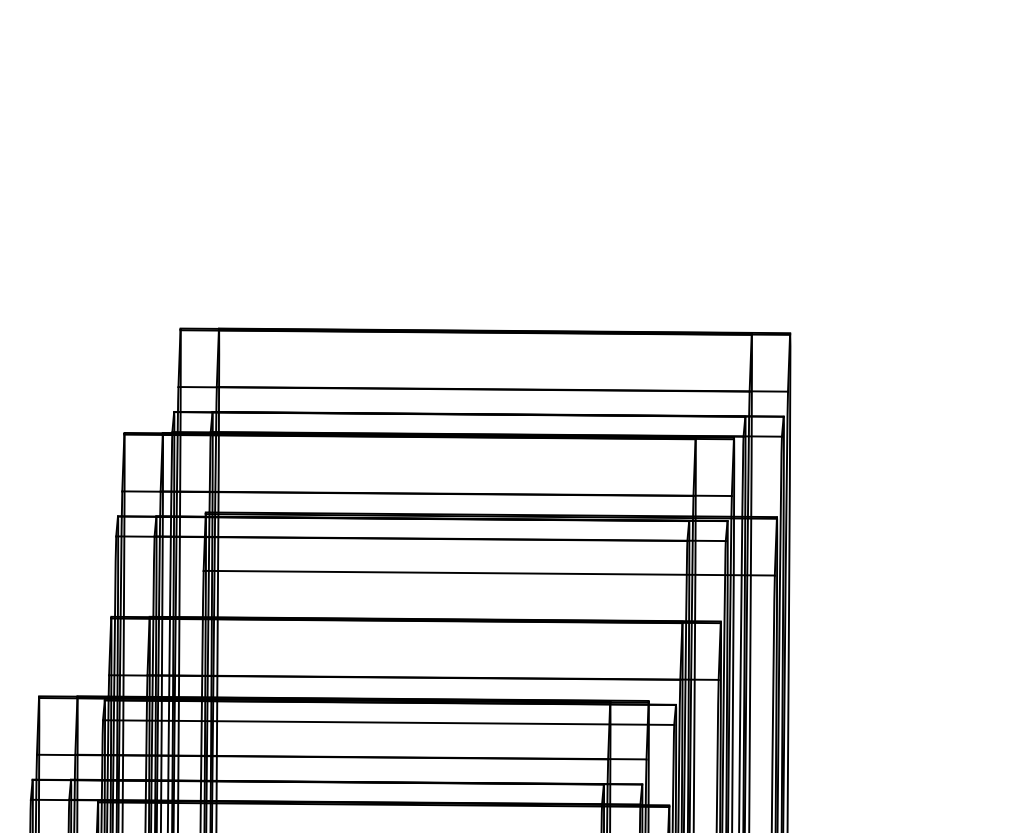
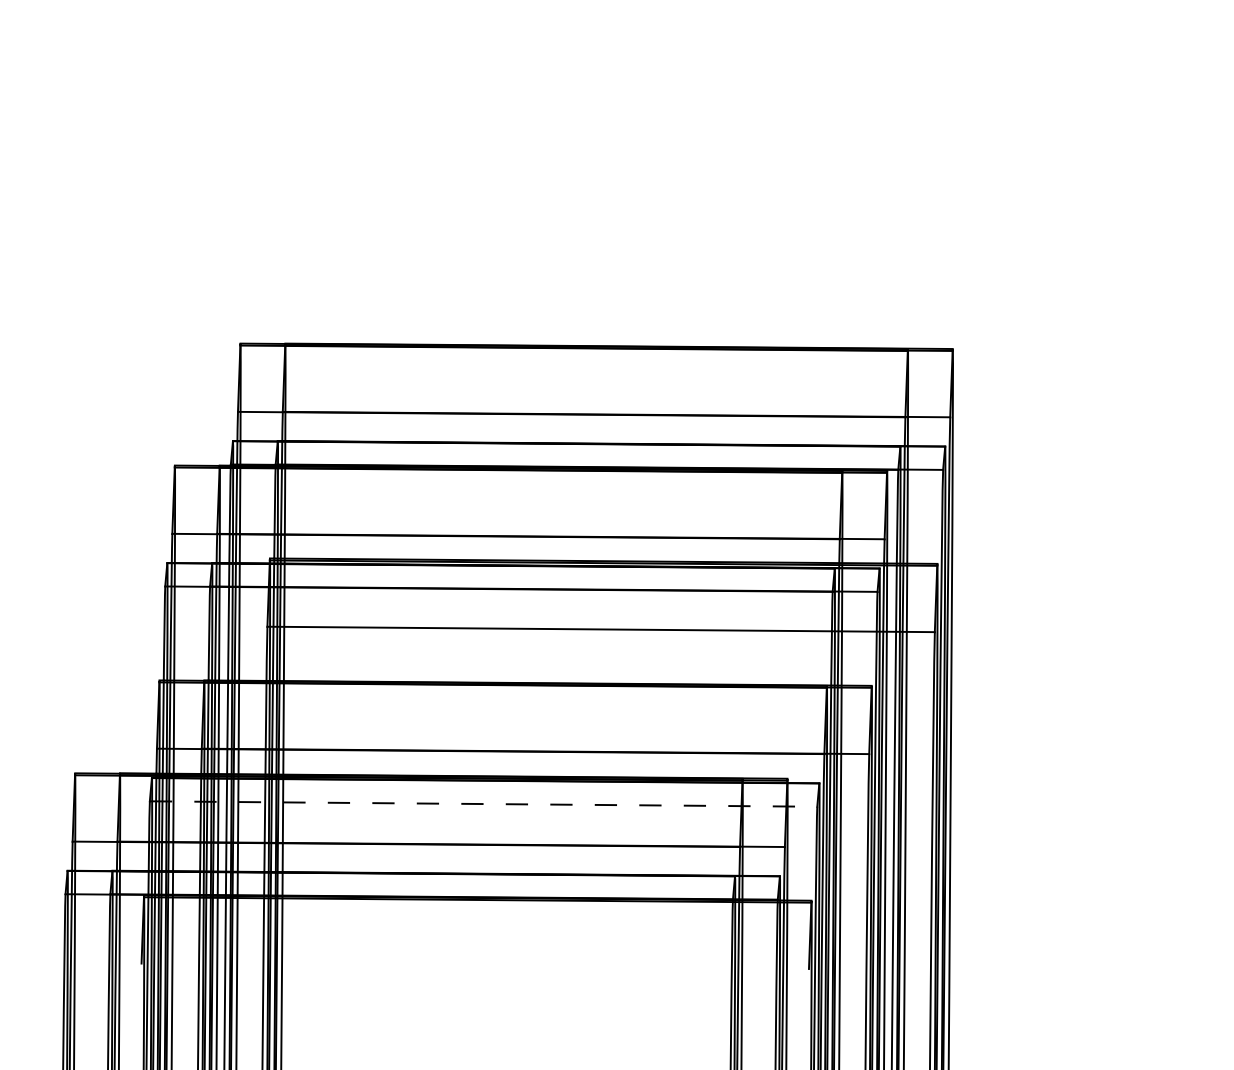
line: (388, 723) -> (483, 804), solid -> dashed

